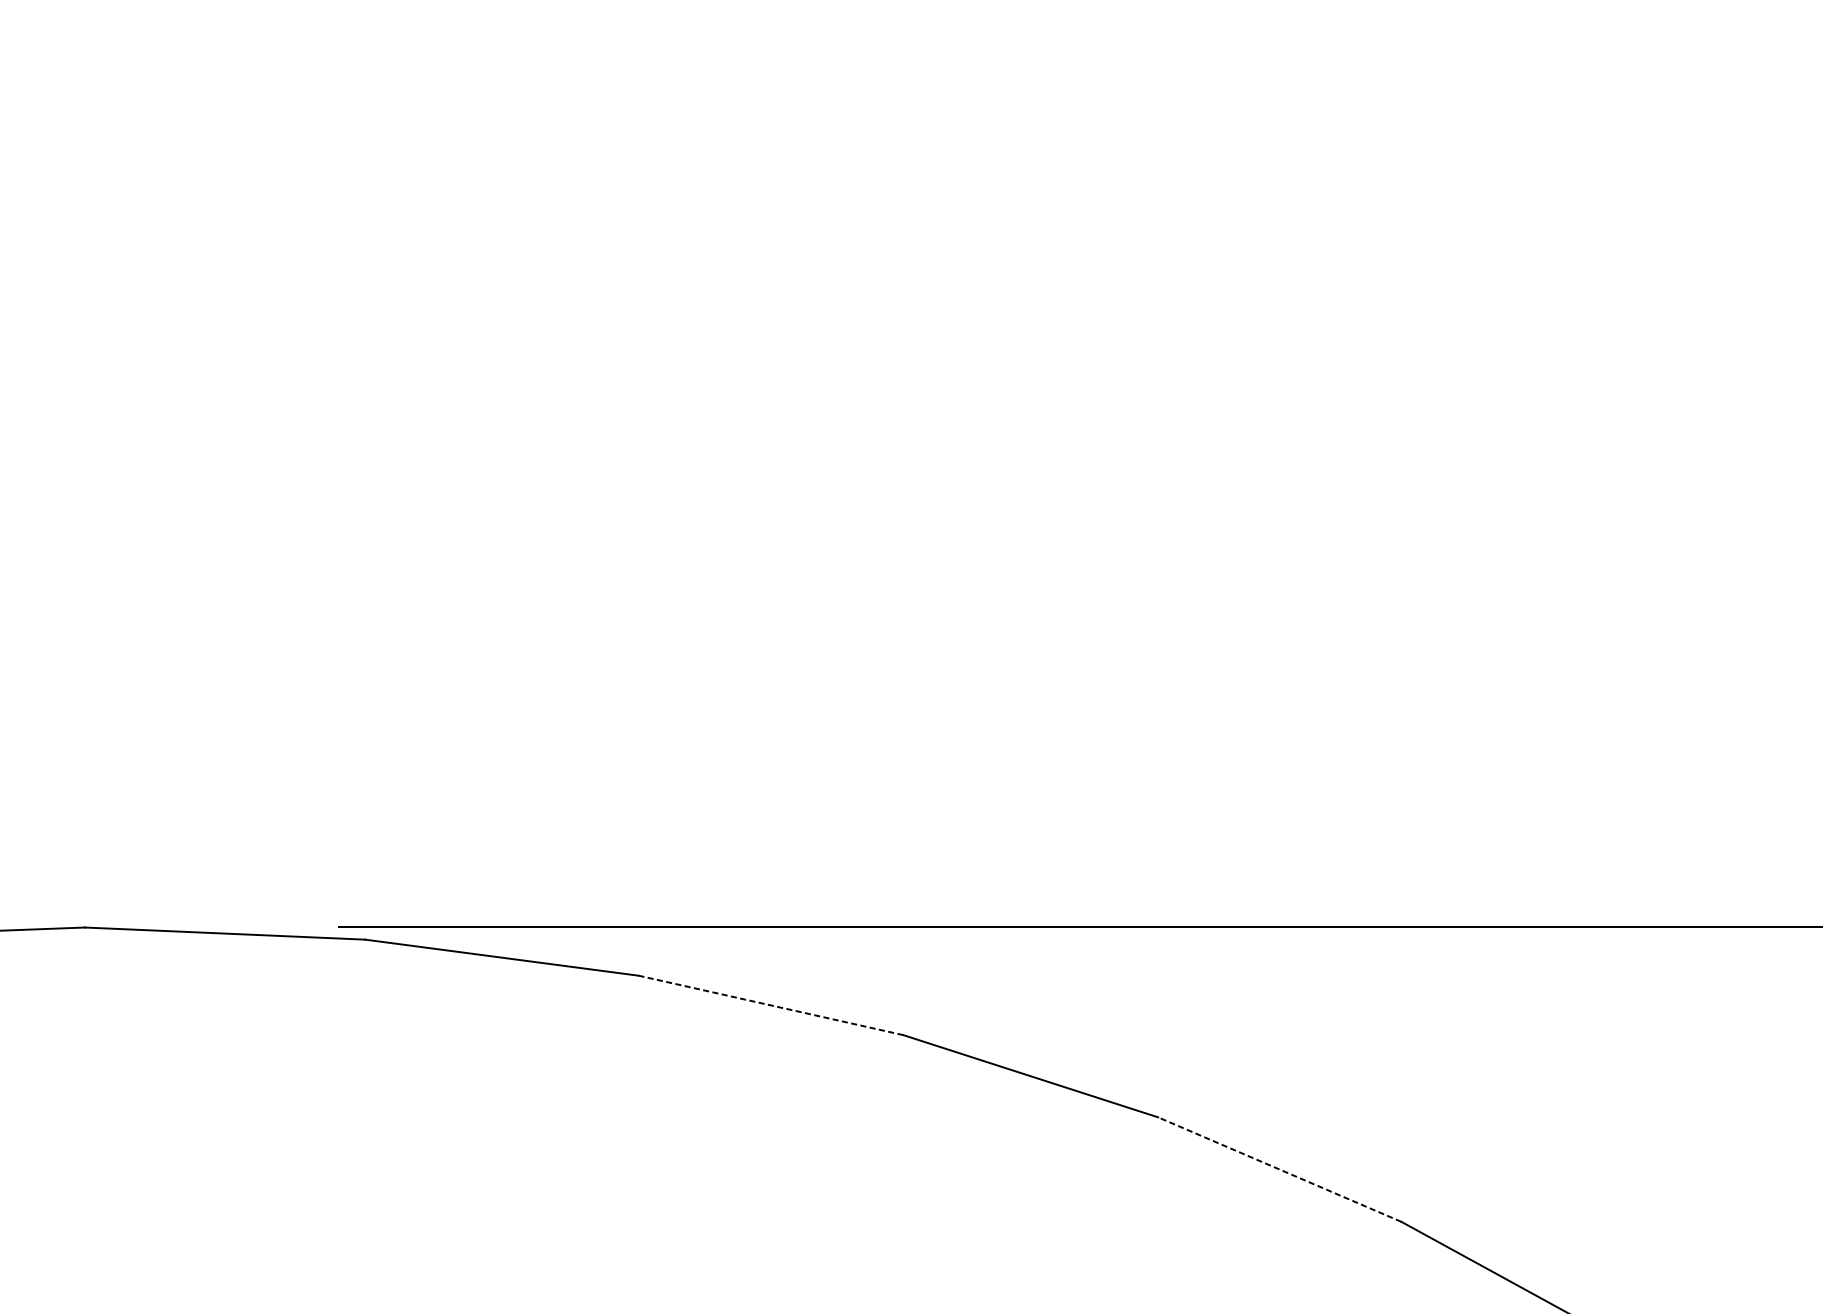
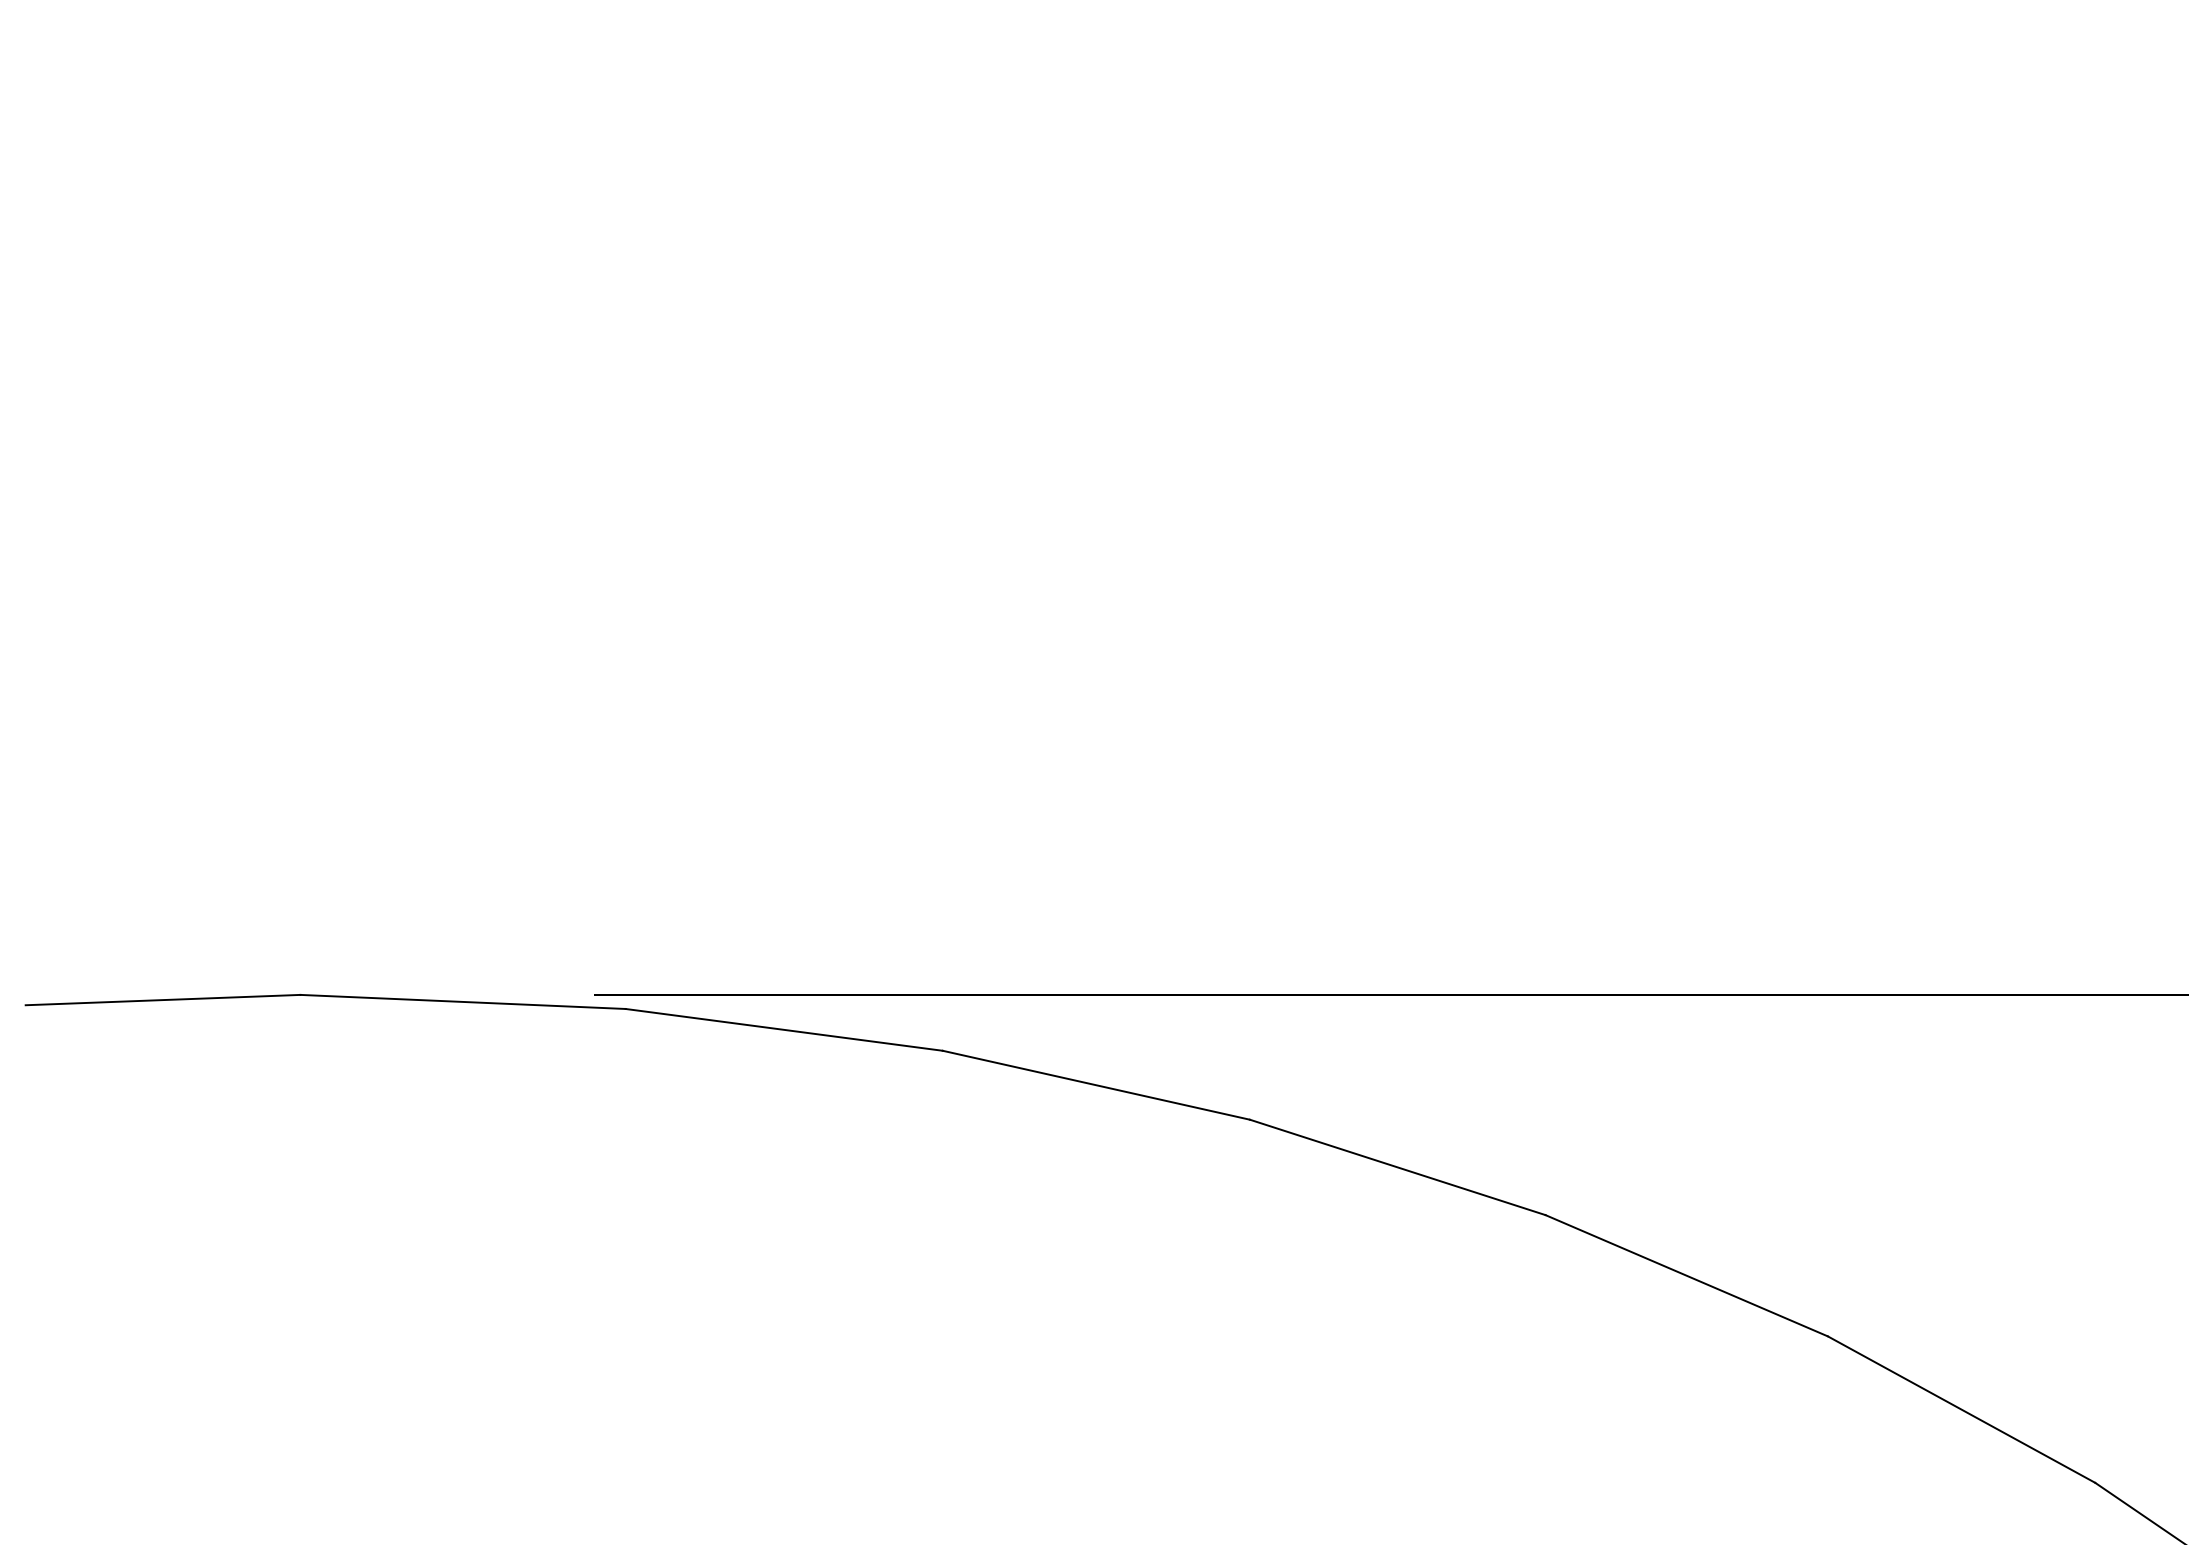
line: (770, 1005) -> (1095, 1085), dashed -> solid
line: (1279, 1169) -> (1686, 1275), dashed -> solid

